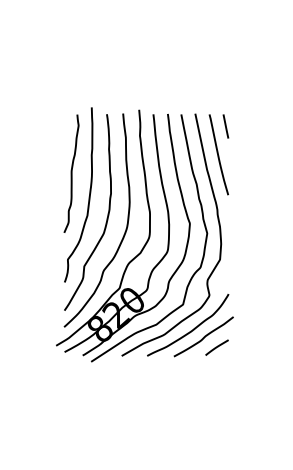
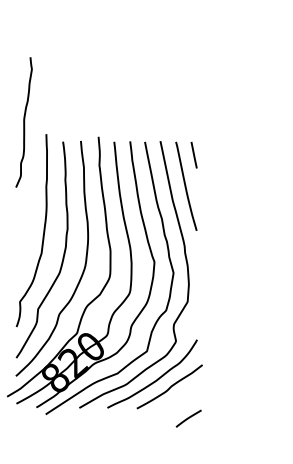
curve: (71, 173) -> (24, 122), moved
line: (216, 347) -> (188, 418), moved

